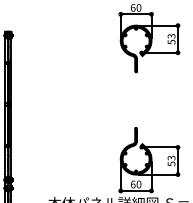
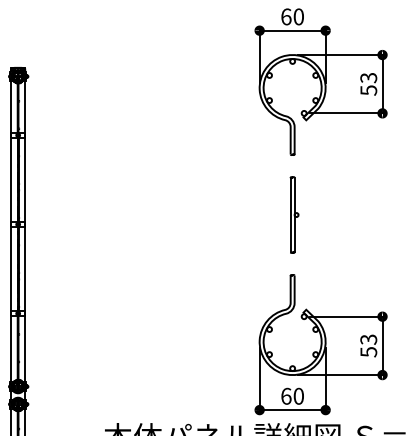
part: (136, 99) -> (293, 213), added

